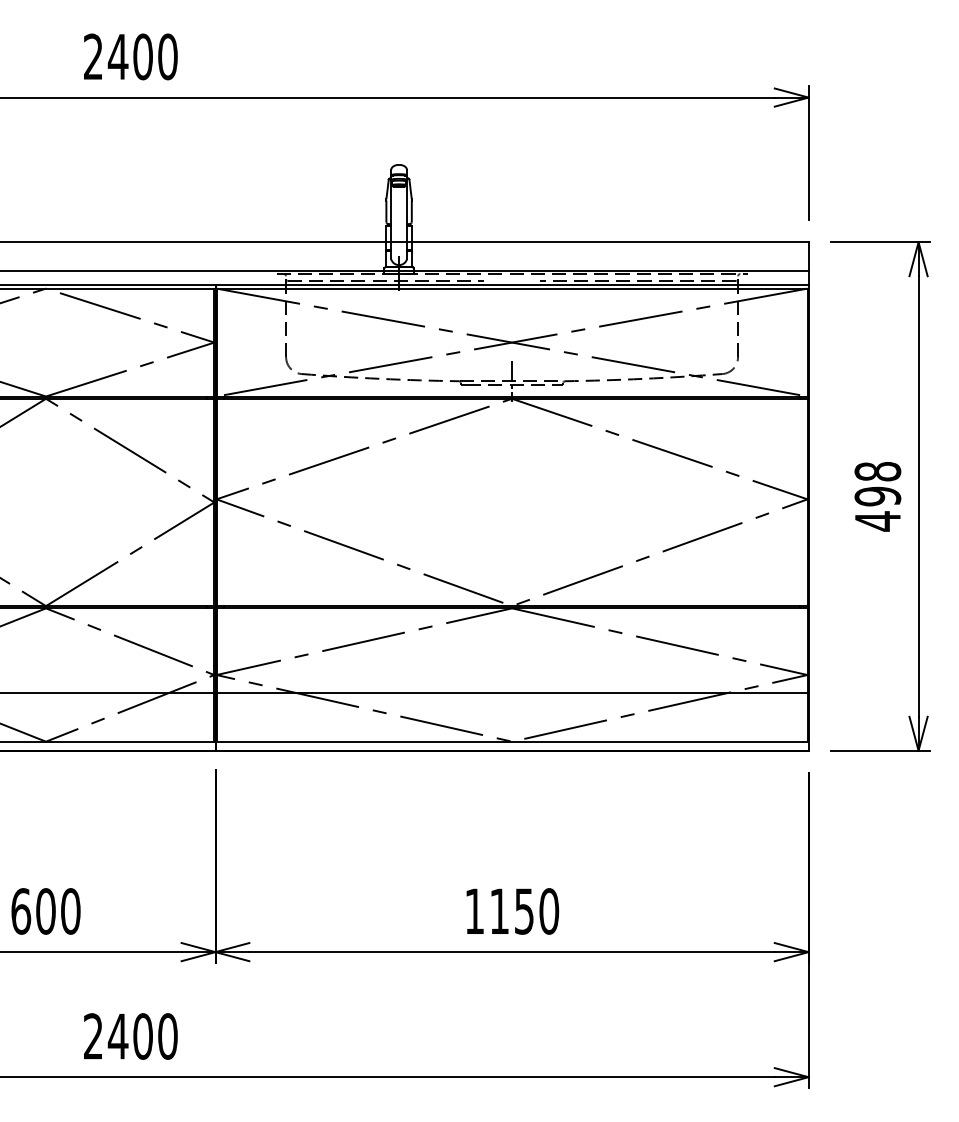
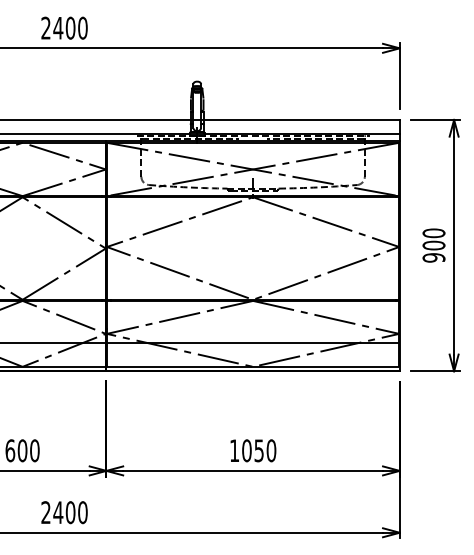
text: (876, 496) -> (433, 245), 498 -> 900
text: (498, 910) -> (246, 450), 1150 -> 1050

